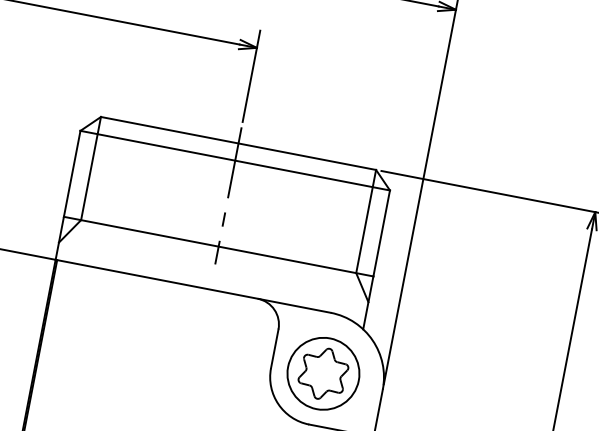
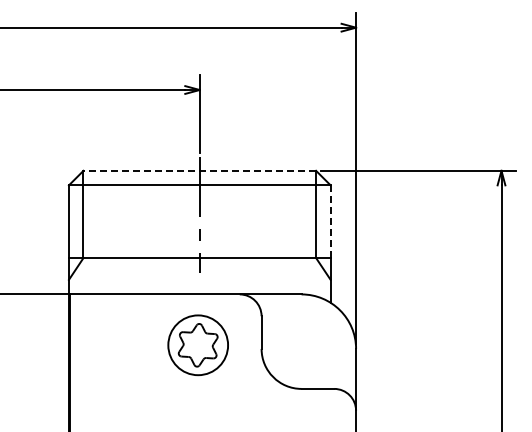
line: (238, 143) -> (199, 170), solid -> dashed
line: (381, 234) -> (330, 222), solid -> dashed
part: (322, 373) -> (197, 345), moved

